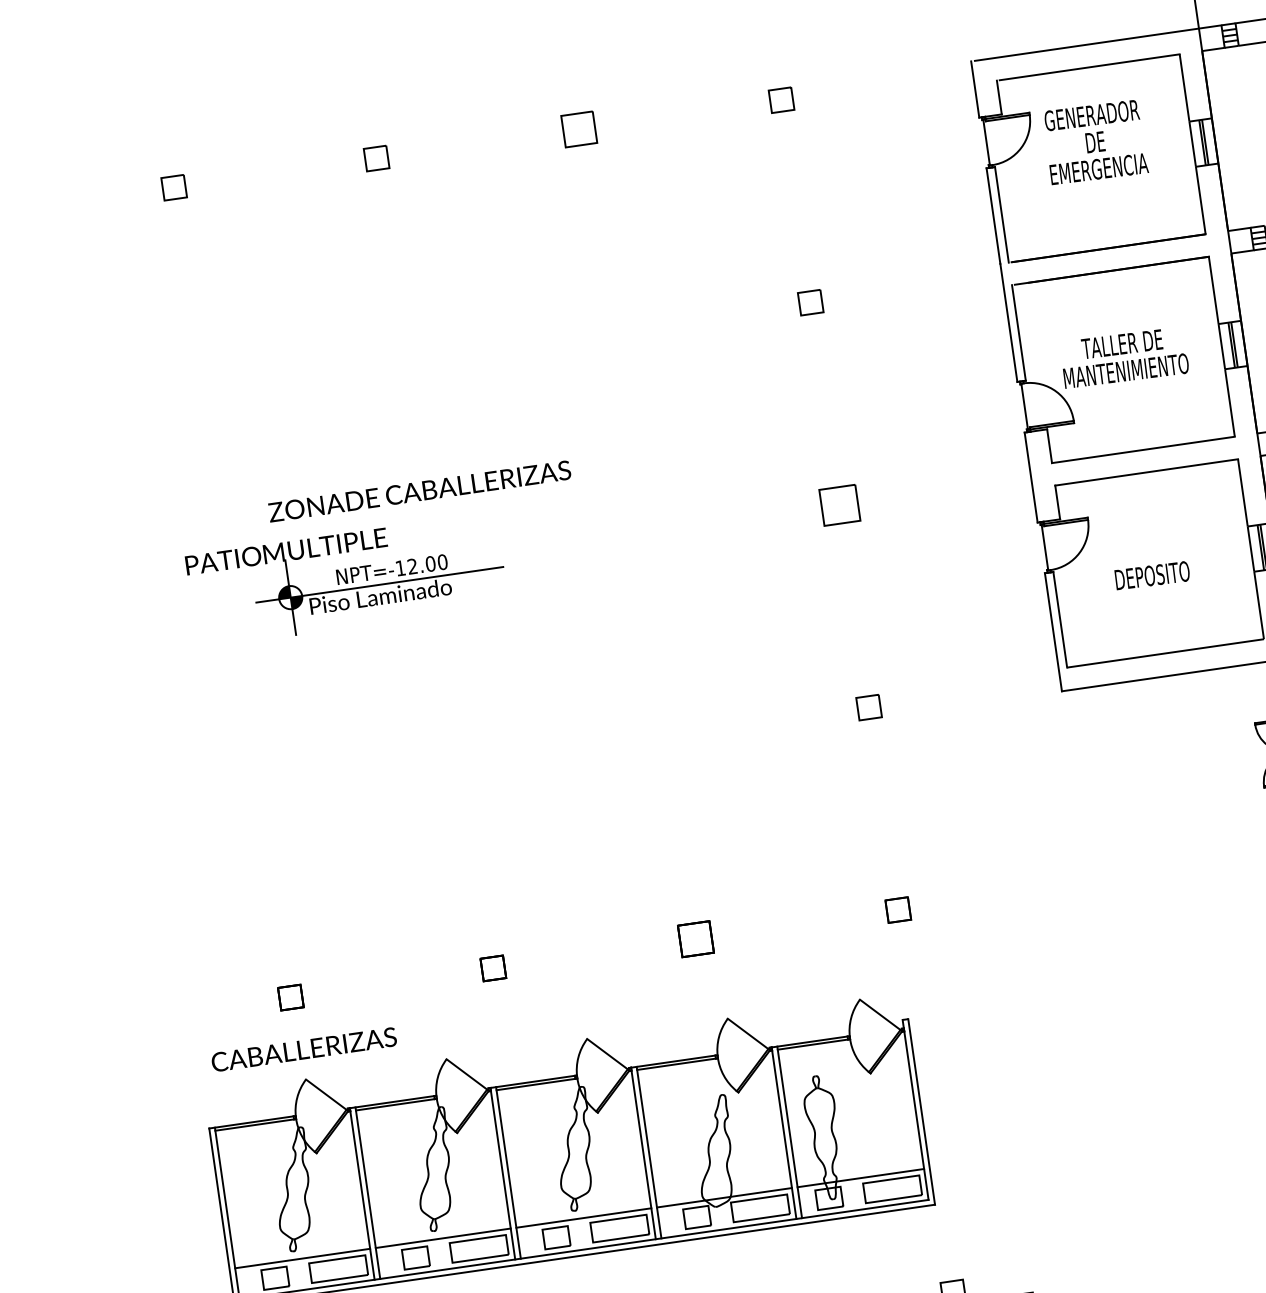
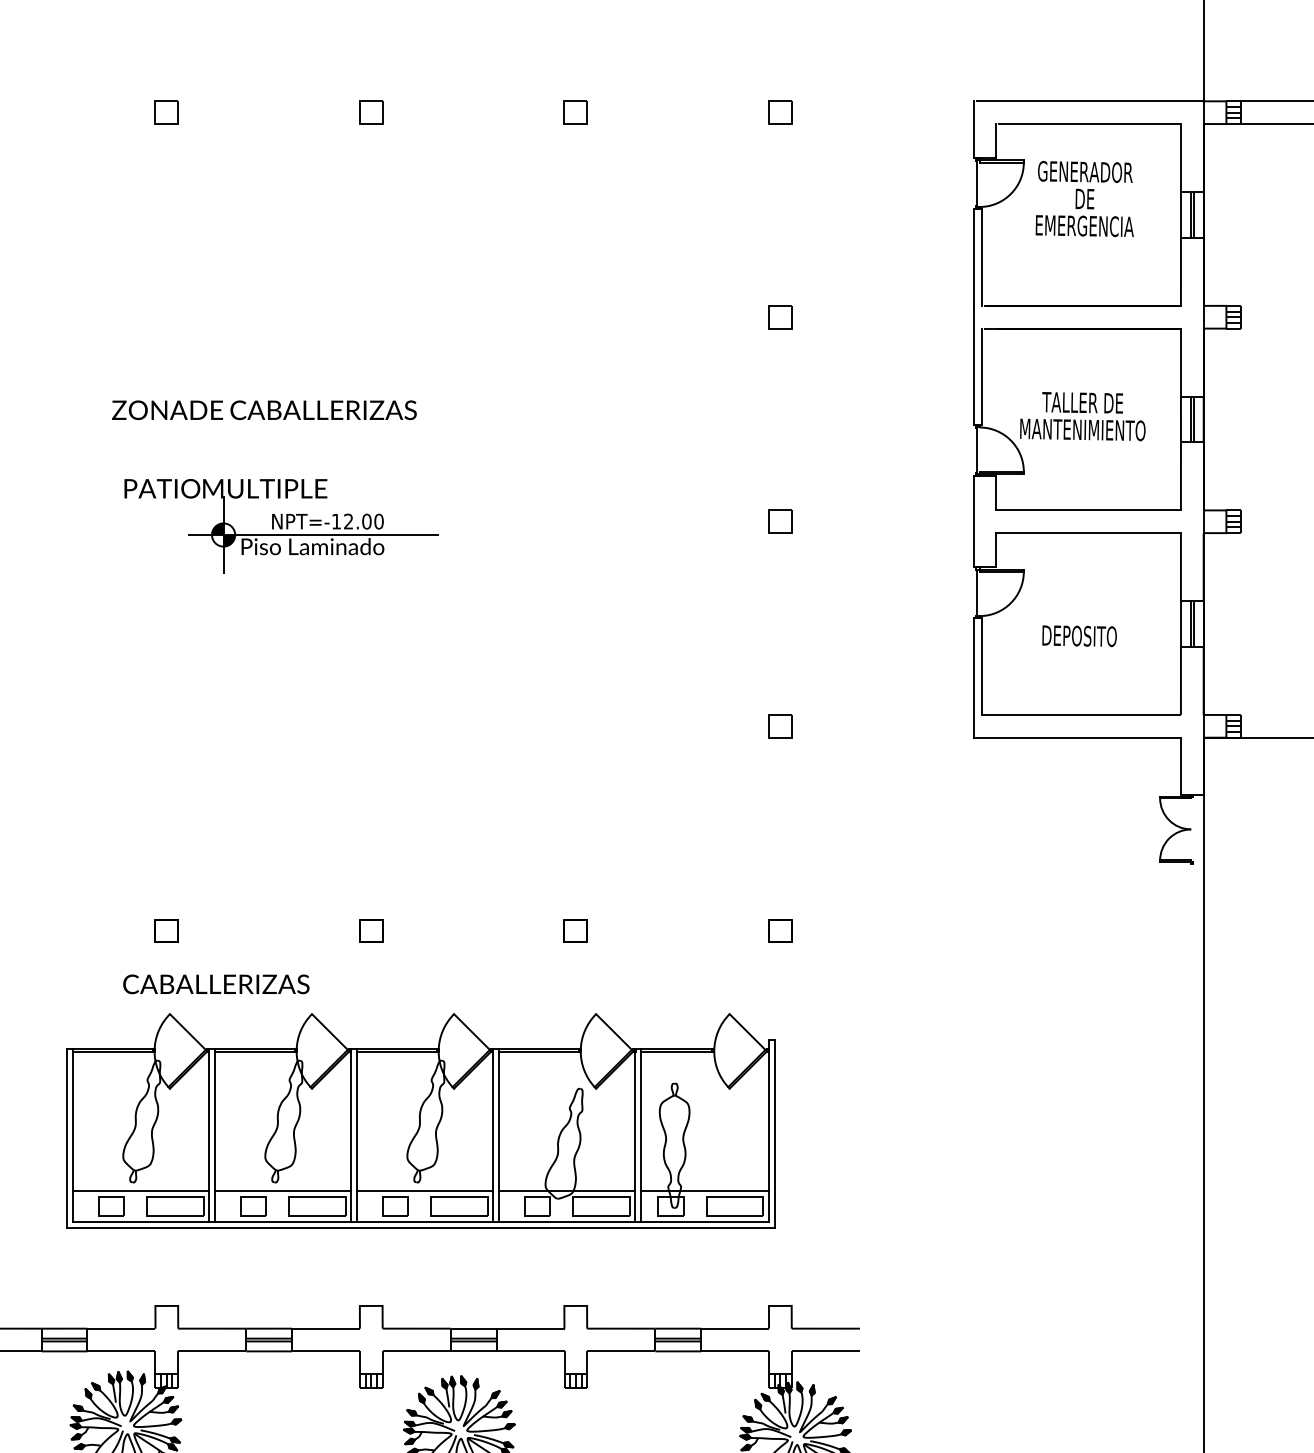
part: (578, 129) -> (575, 112), size x0.71
text: (419, 491) -> (264, 410), moved
part: (840, 504) -> (780, 521), size x0.62
part: (695, 938) -> (575, 930), size x0.71
text: (304, 1049) -> (216, 984), moved

